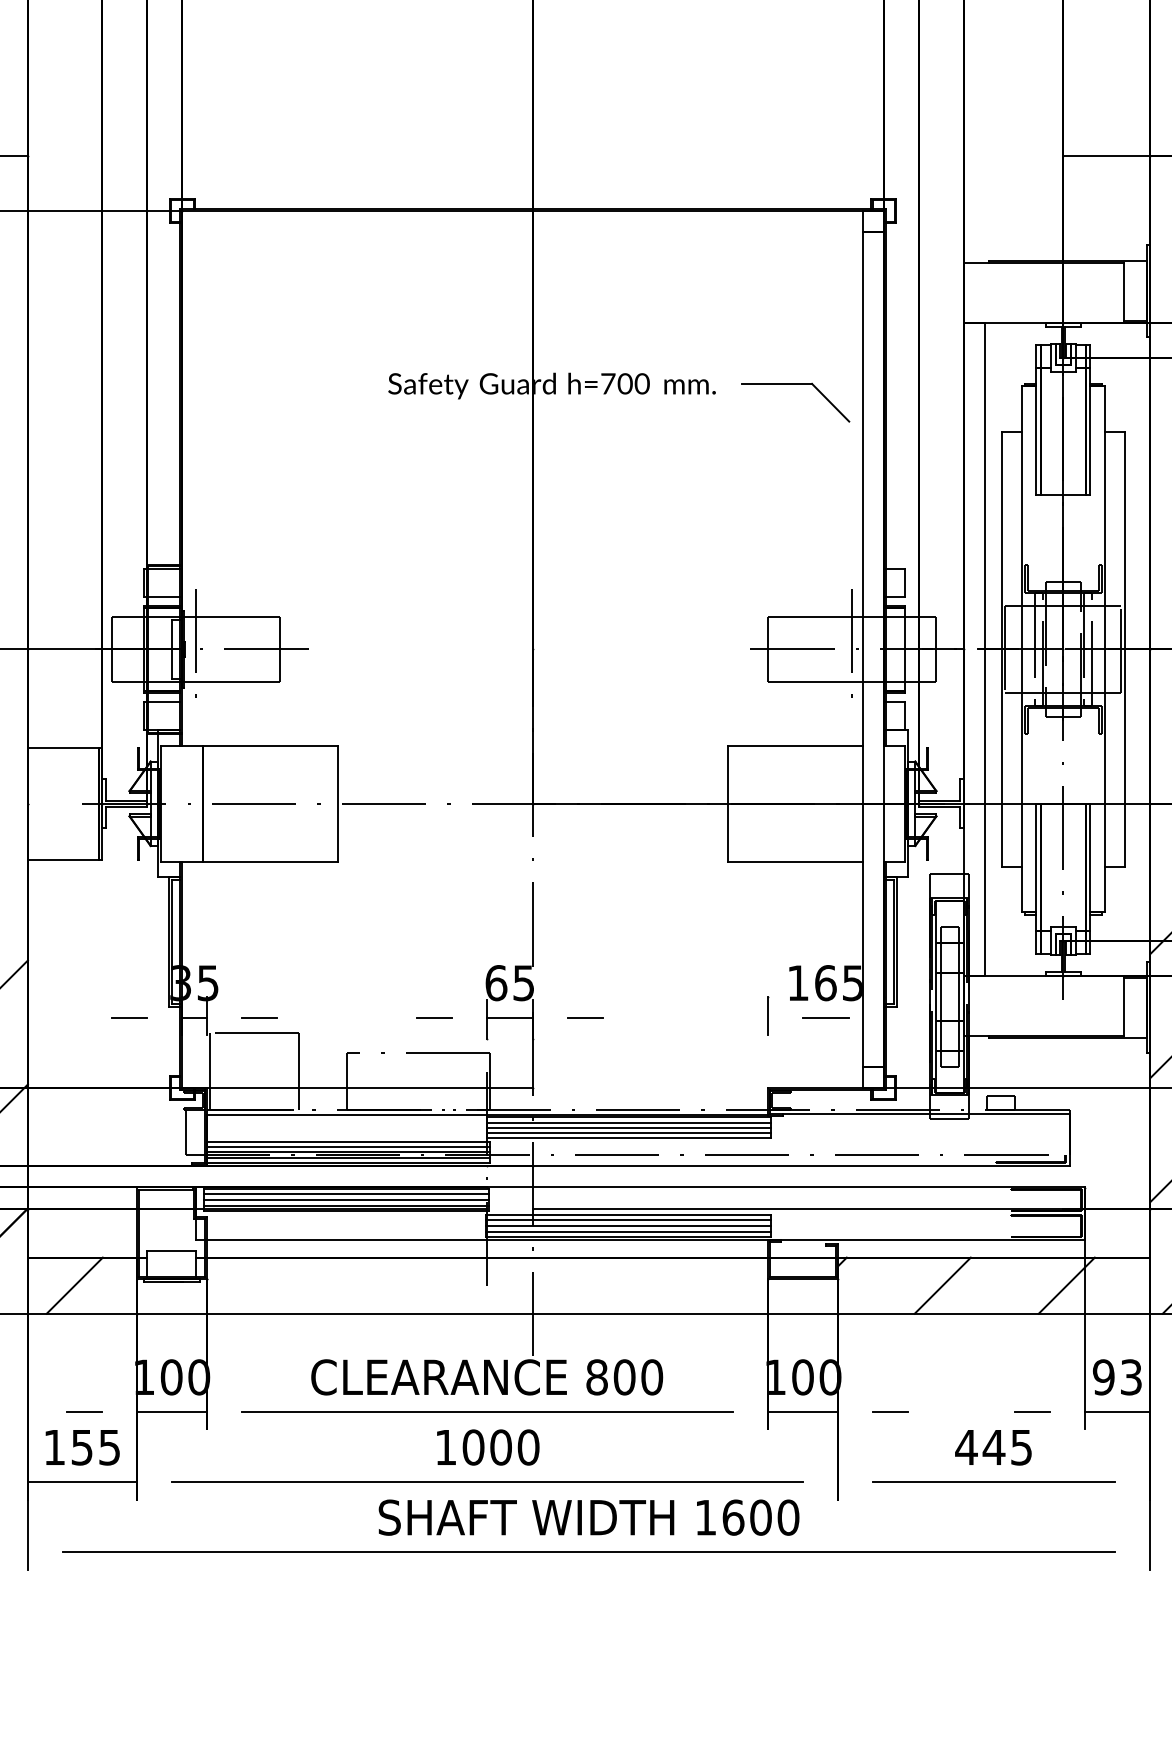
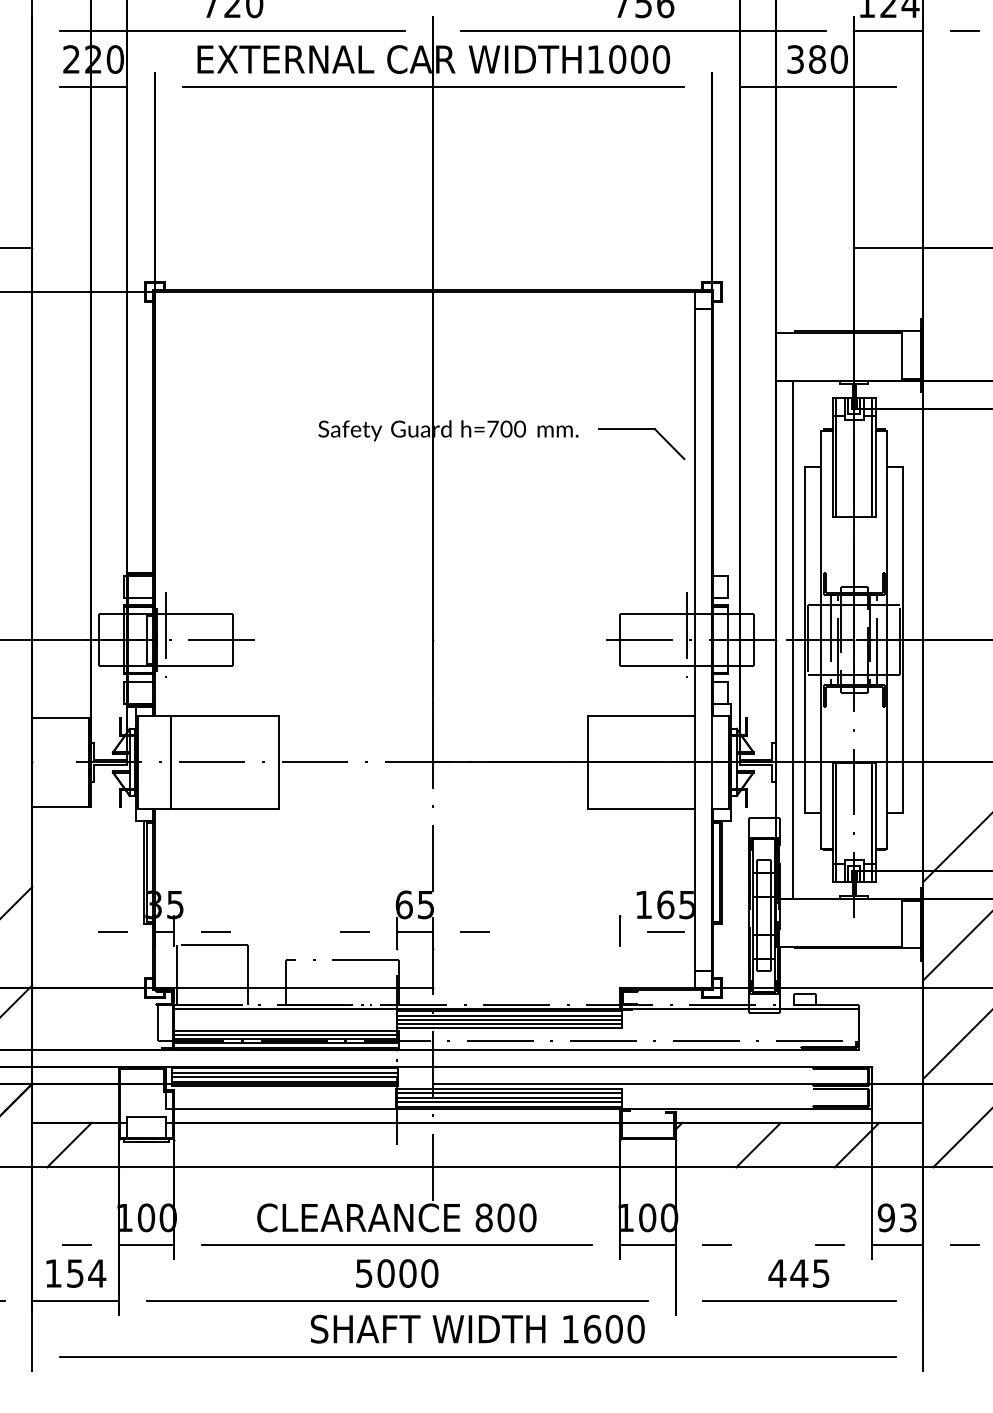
text: (110, 1447) -> (97, 1273), 155 -> 154
text: (446, 1447) -> (364, 1273), 1000 -> 5000

